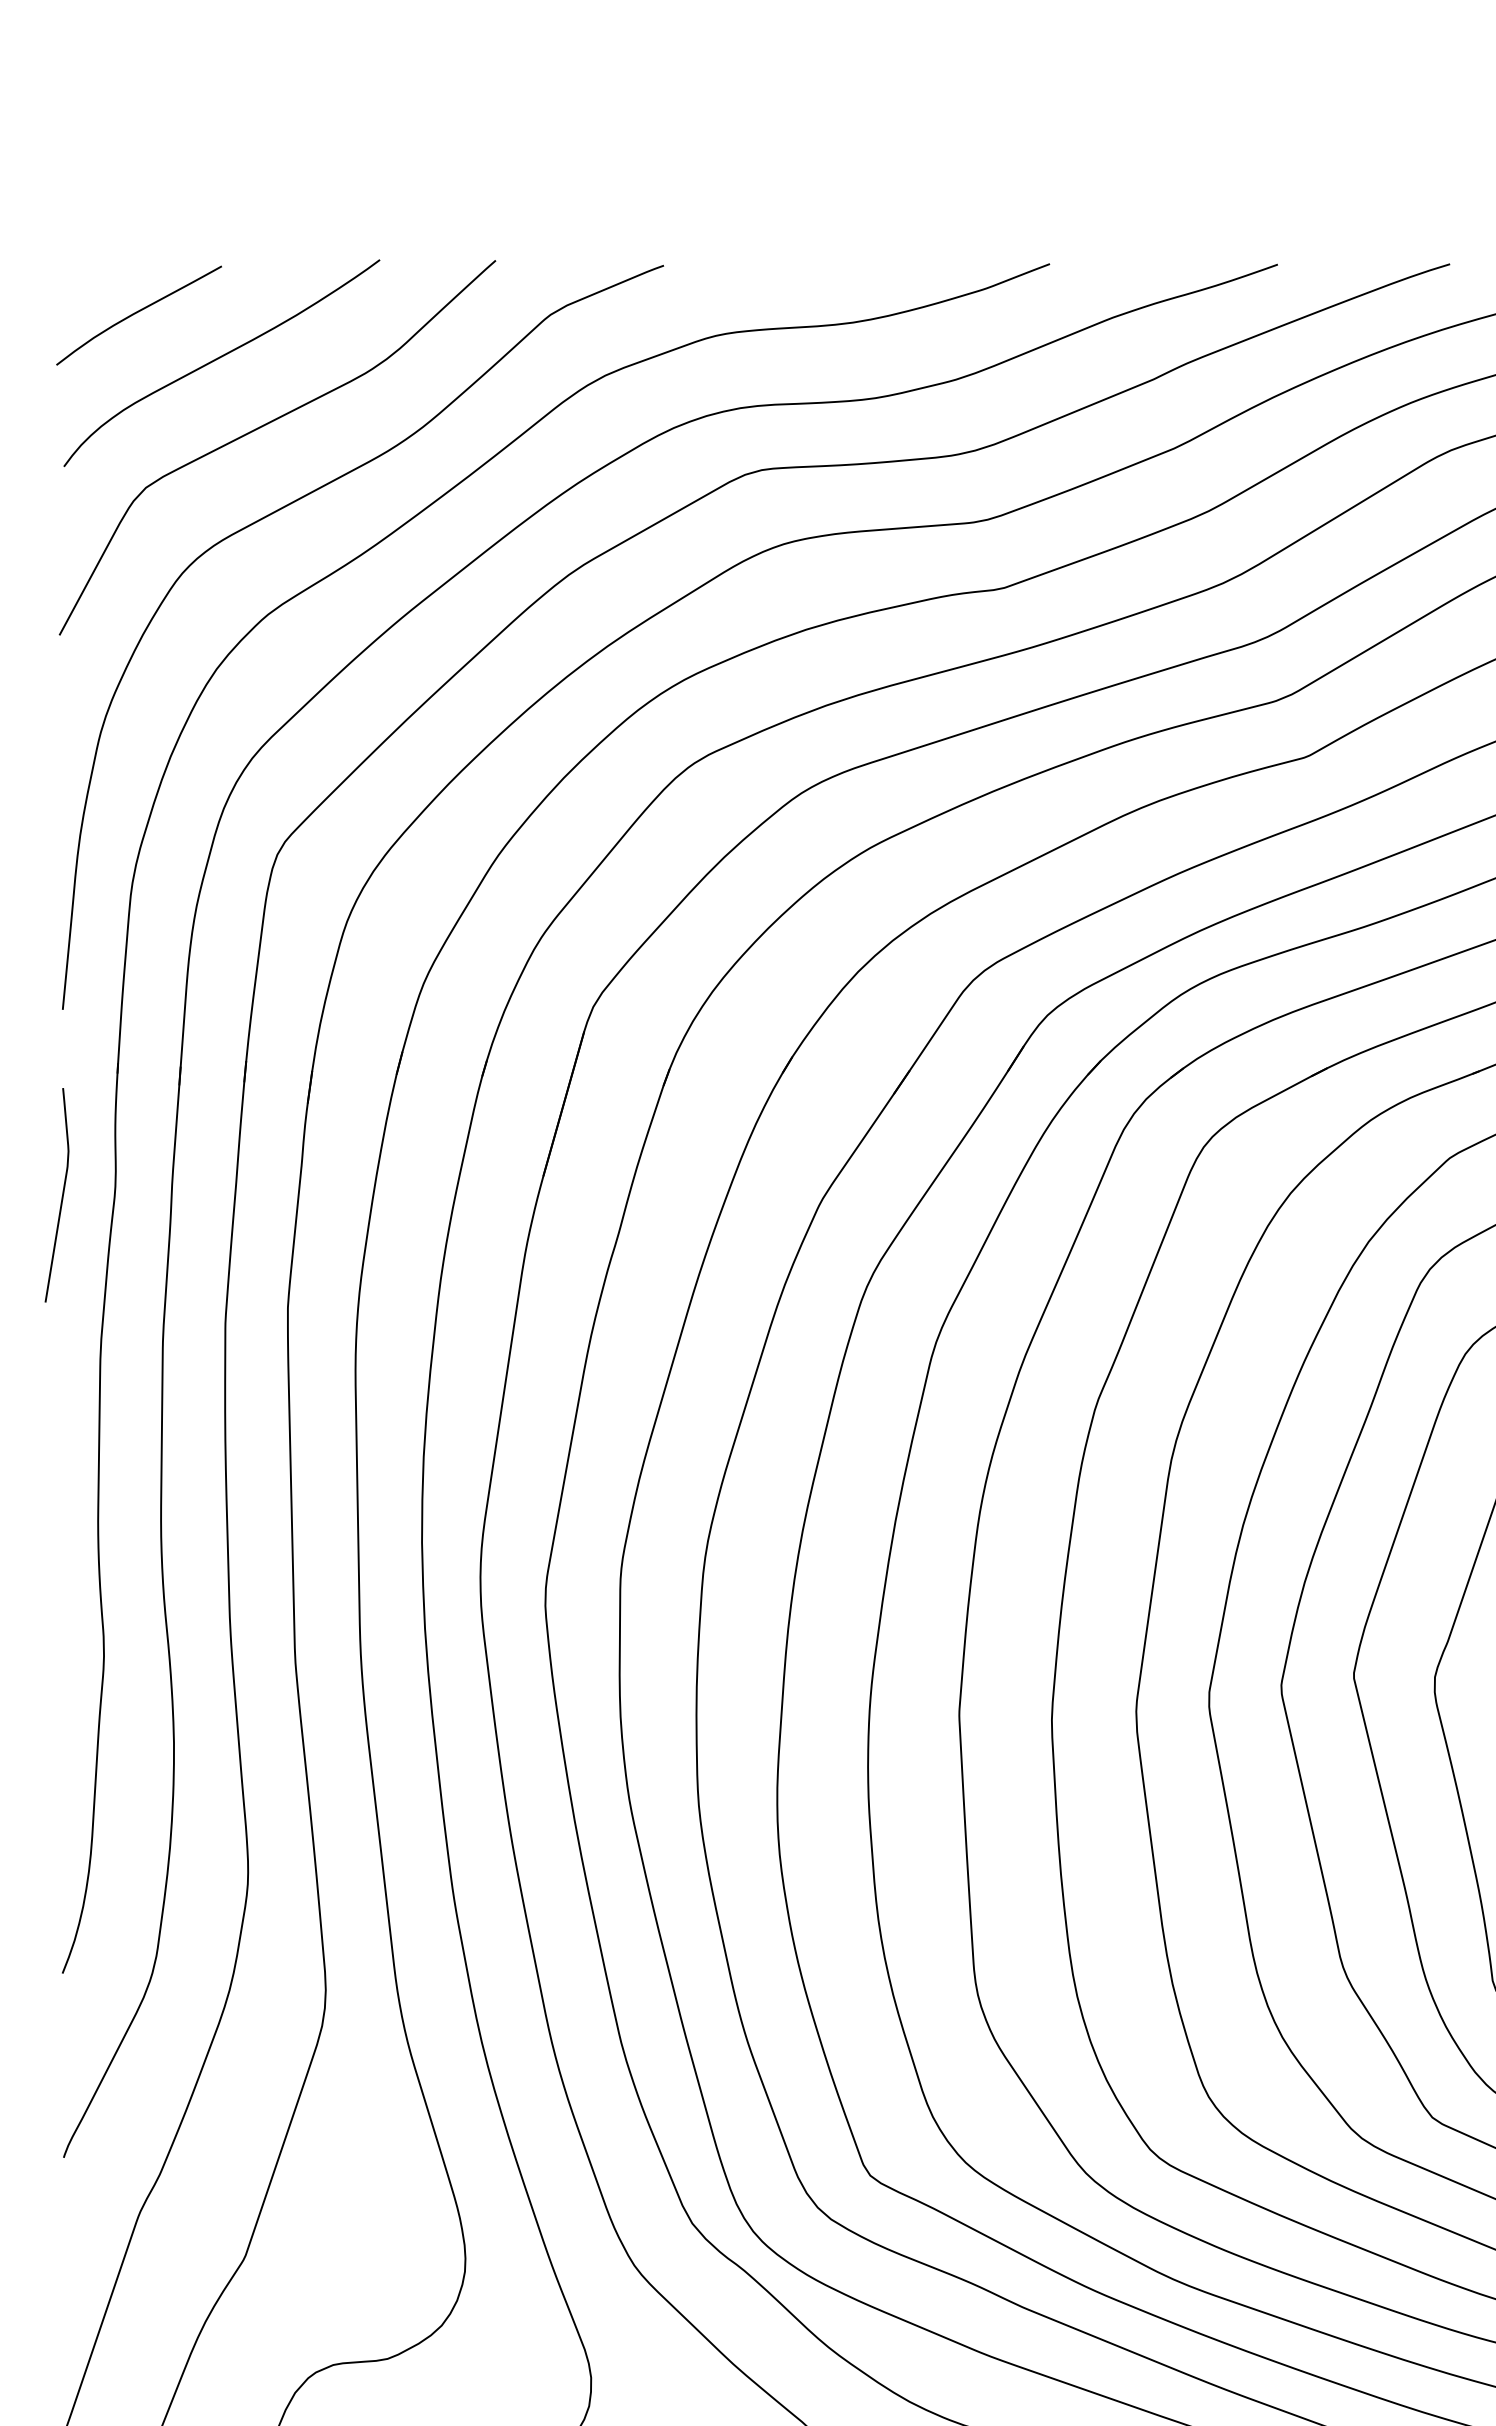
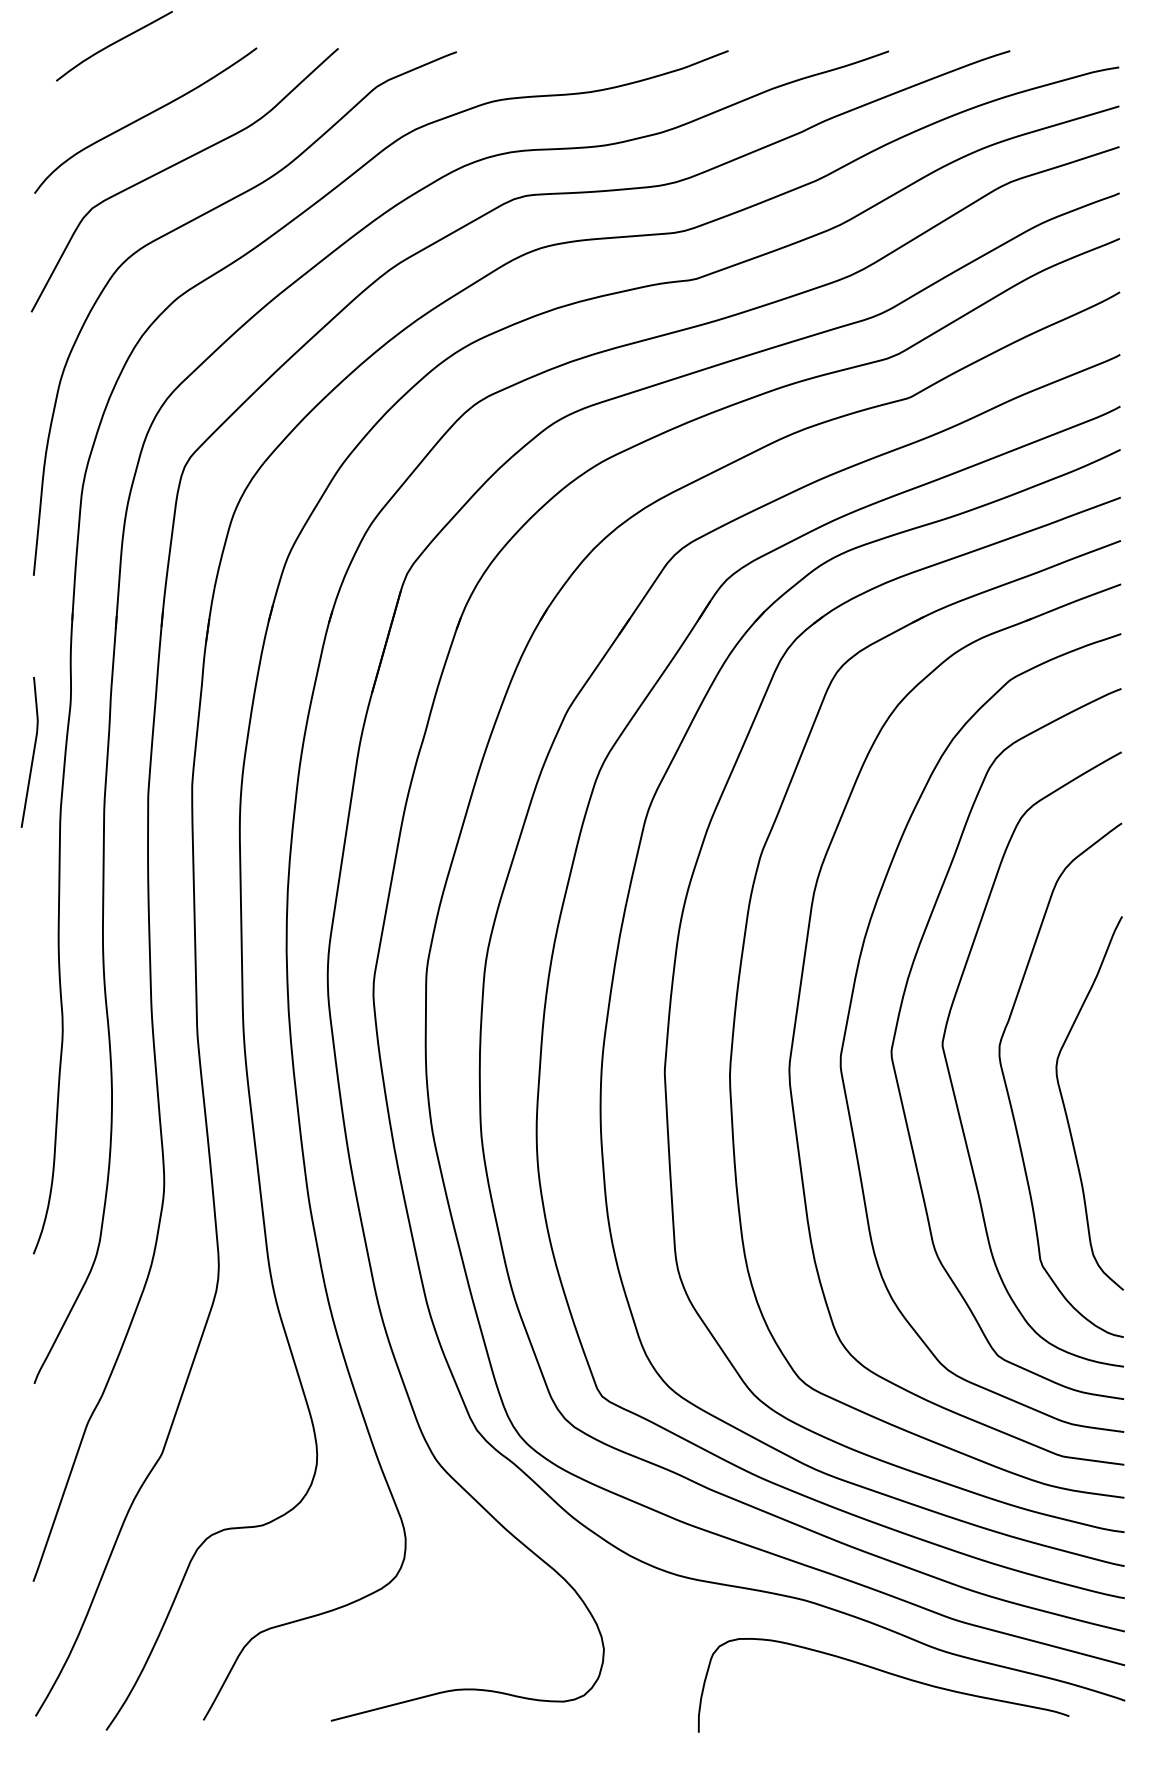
curve: (139, 313) -> (114, 44), moved
curve: (61, 1196) -> (32, 753), moved

